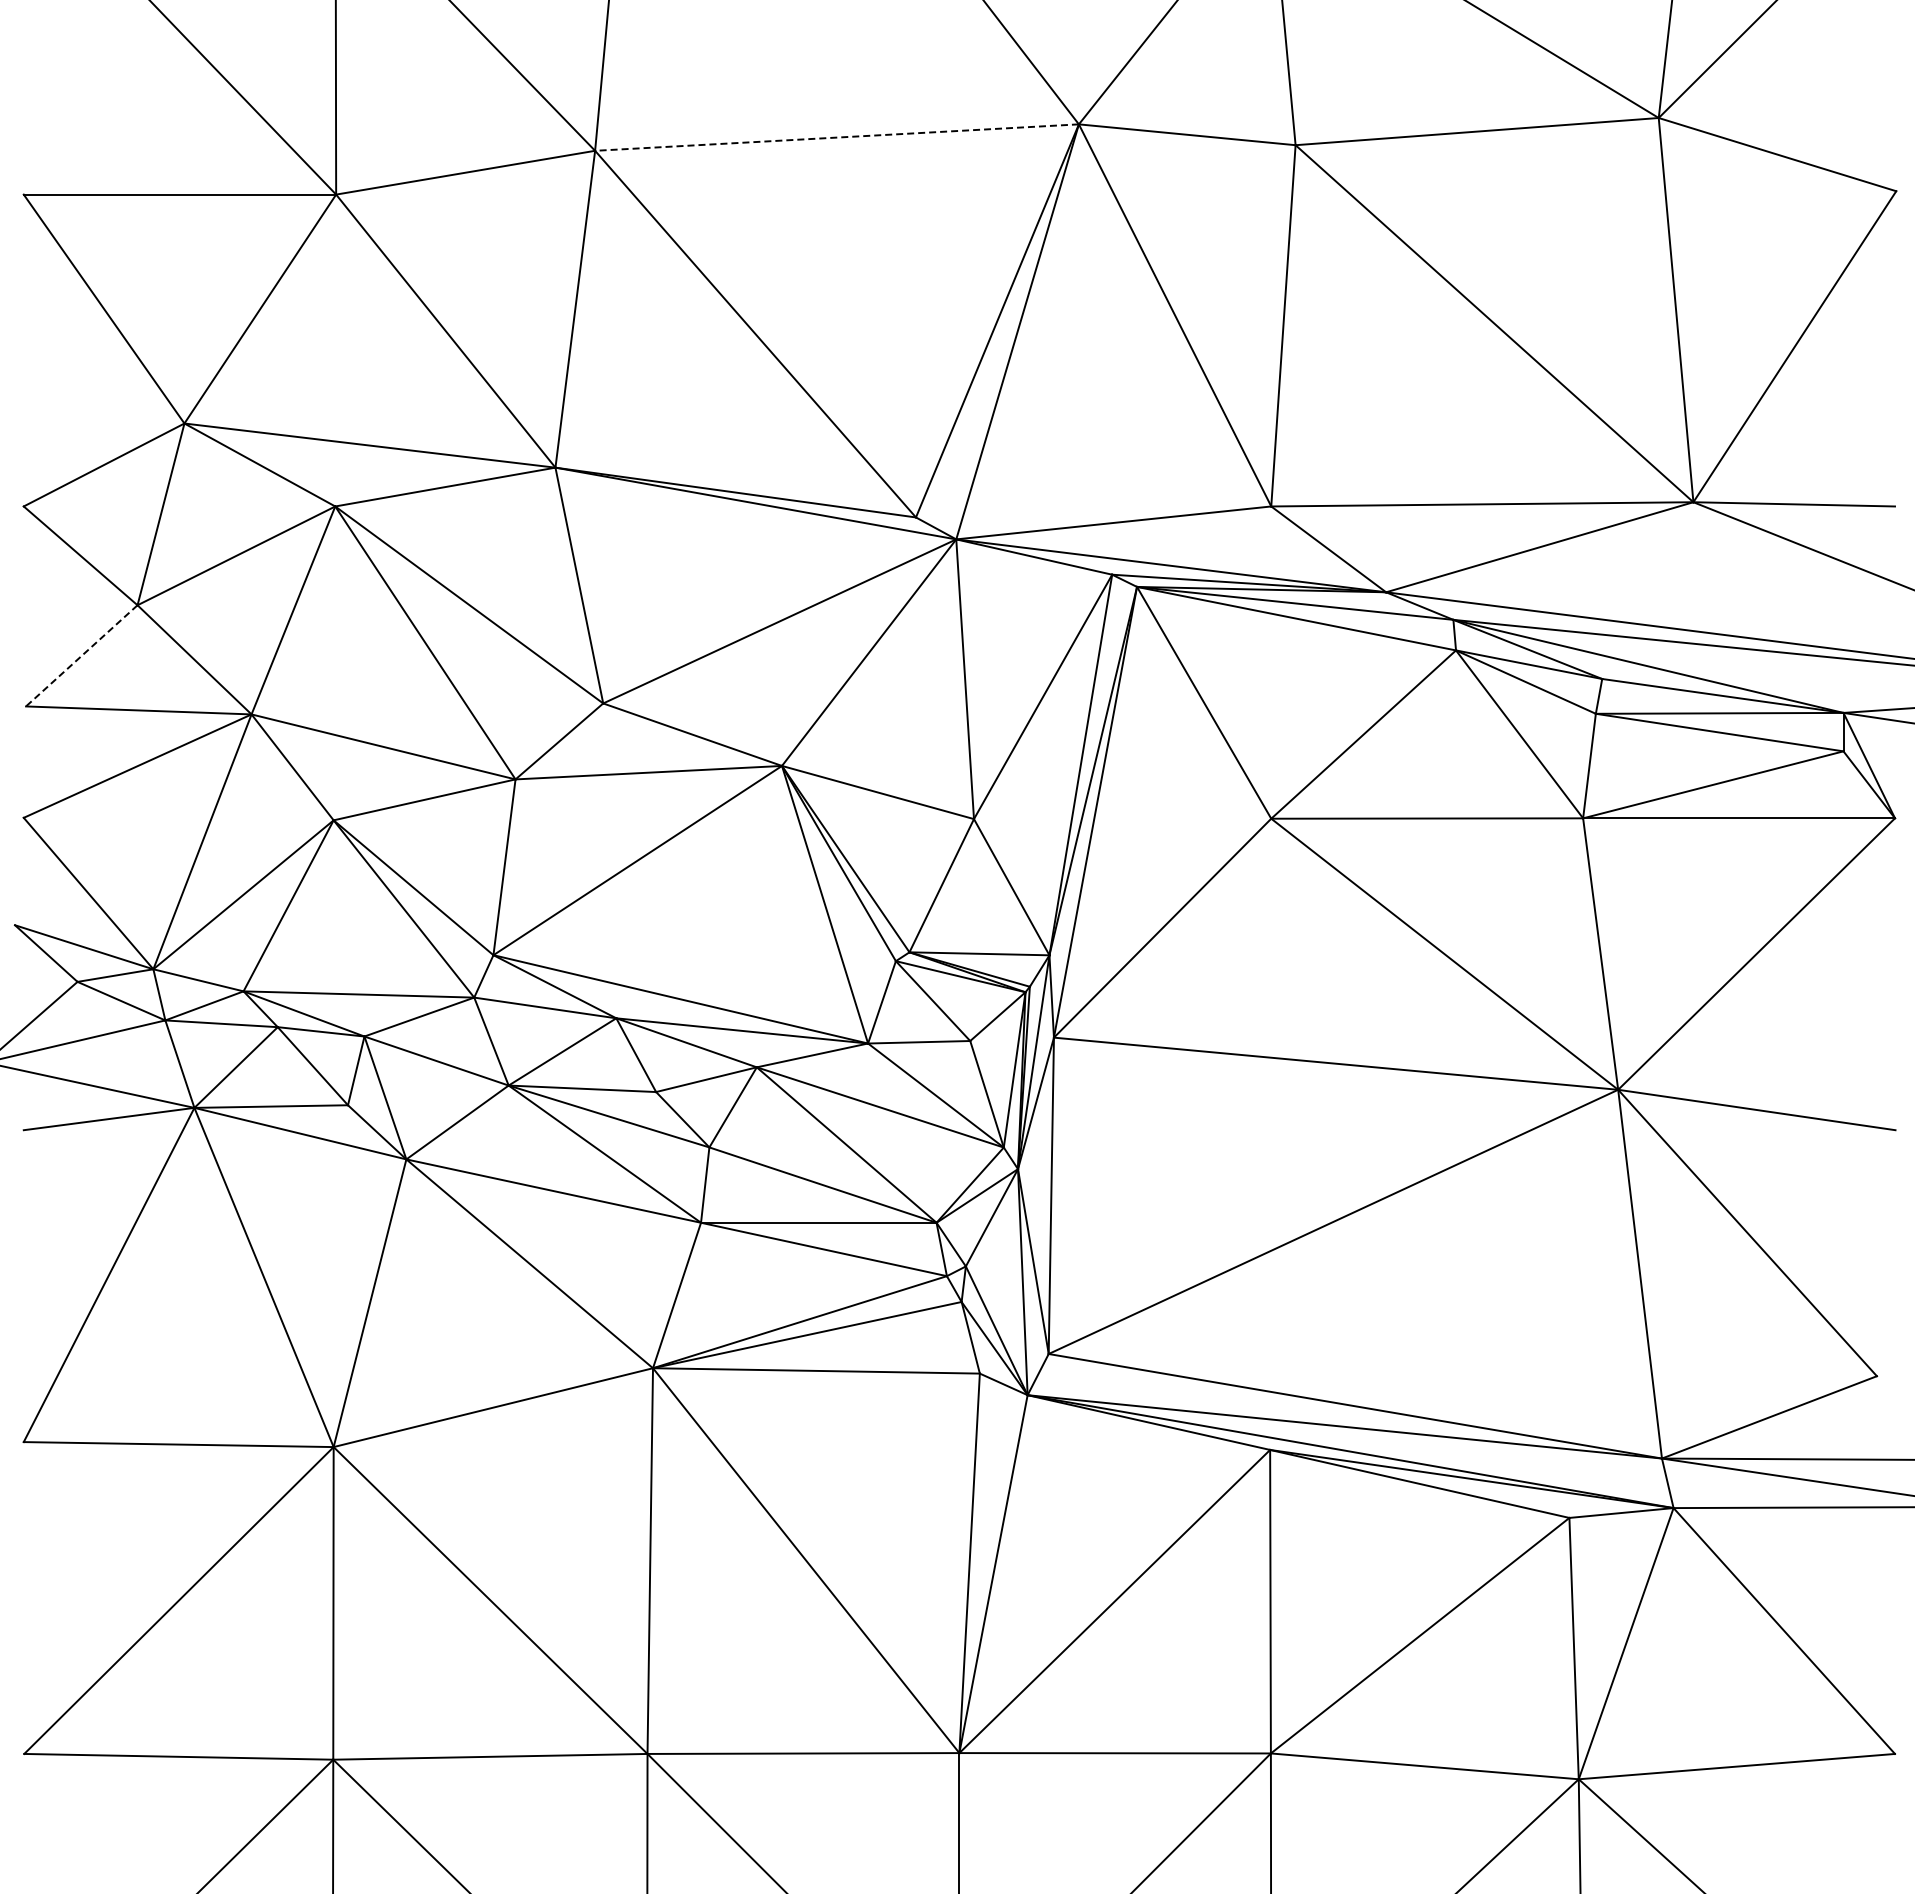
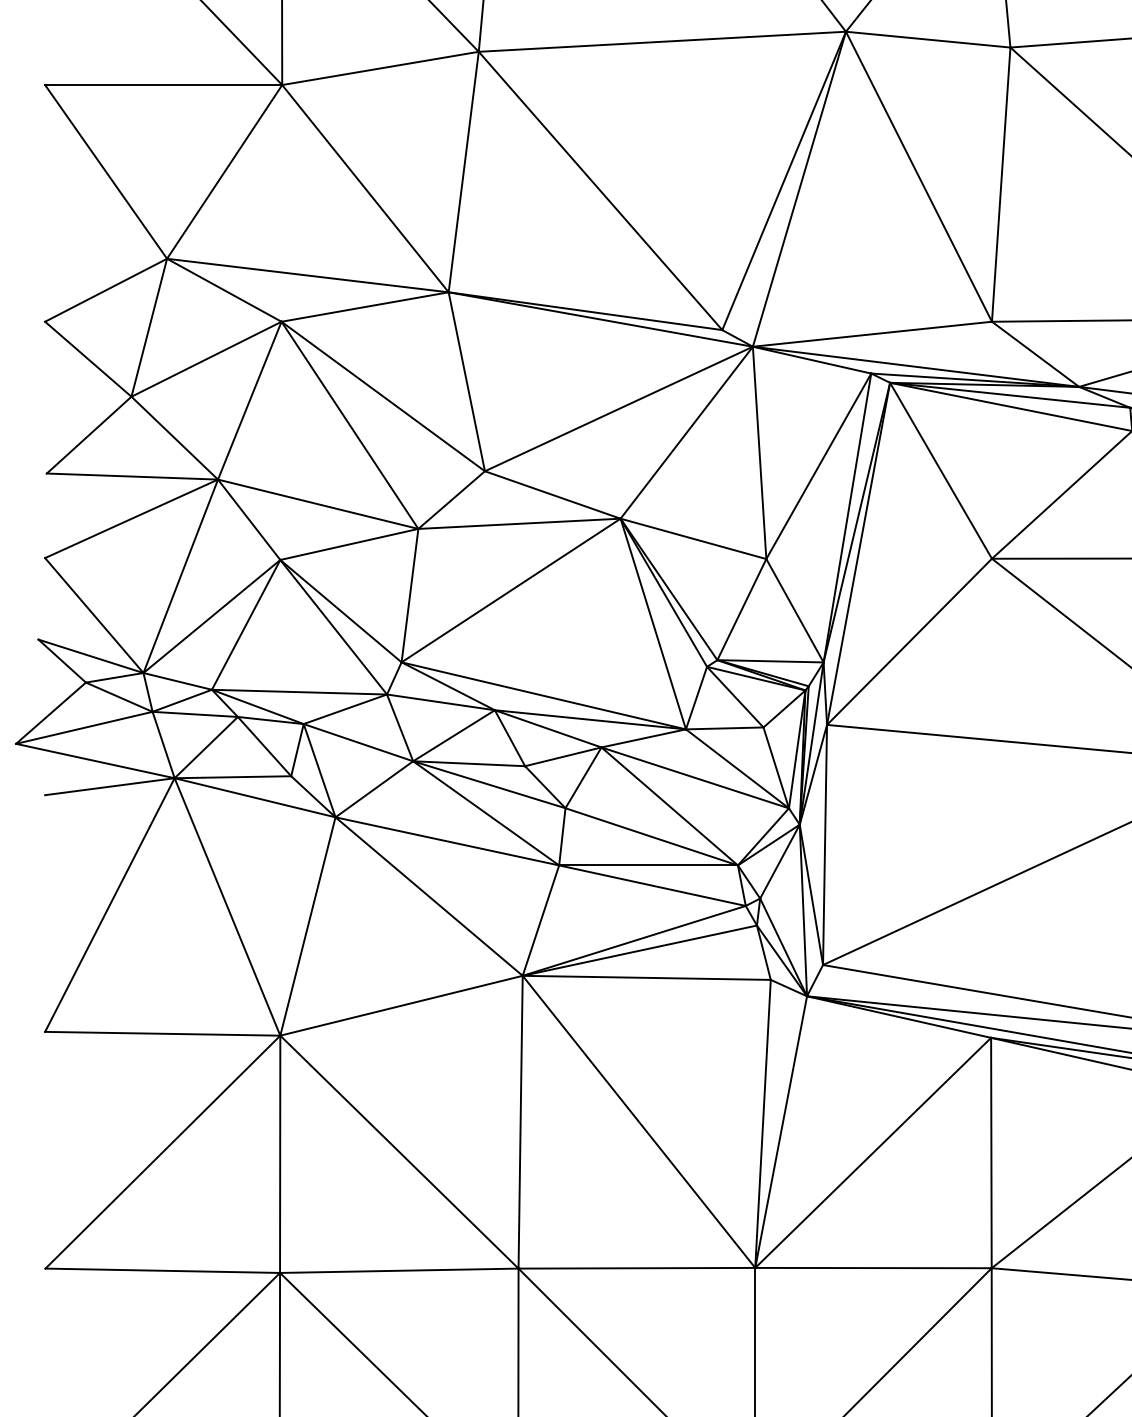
line: (836, 137) -> (661, 41), dashed -> solid
line: (81, 656) -> (88, 435), dashed -> solid

